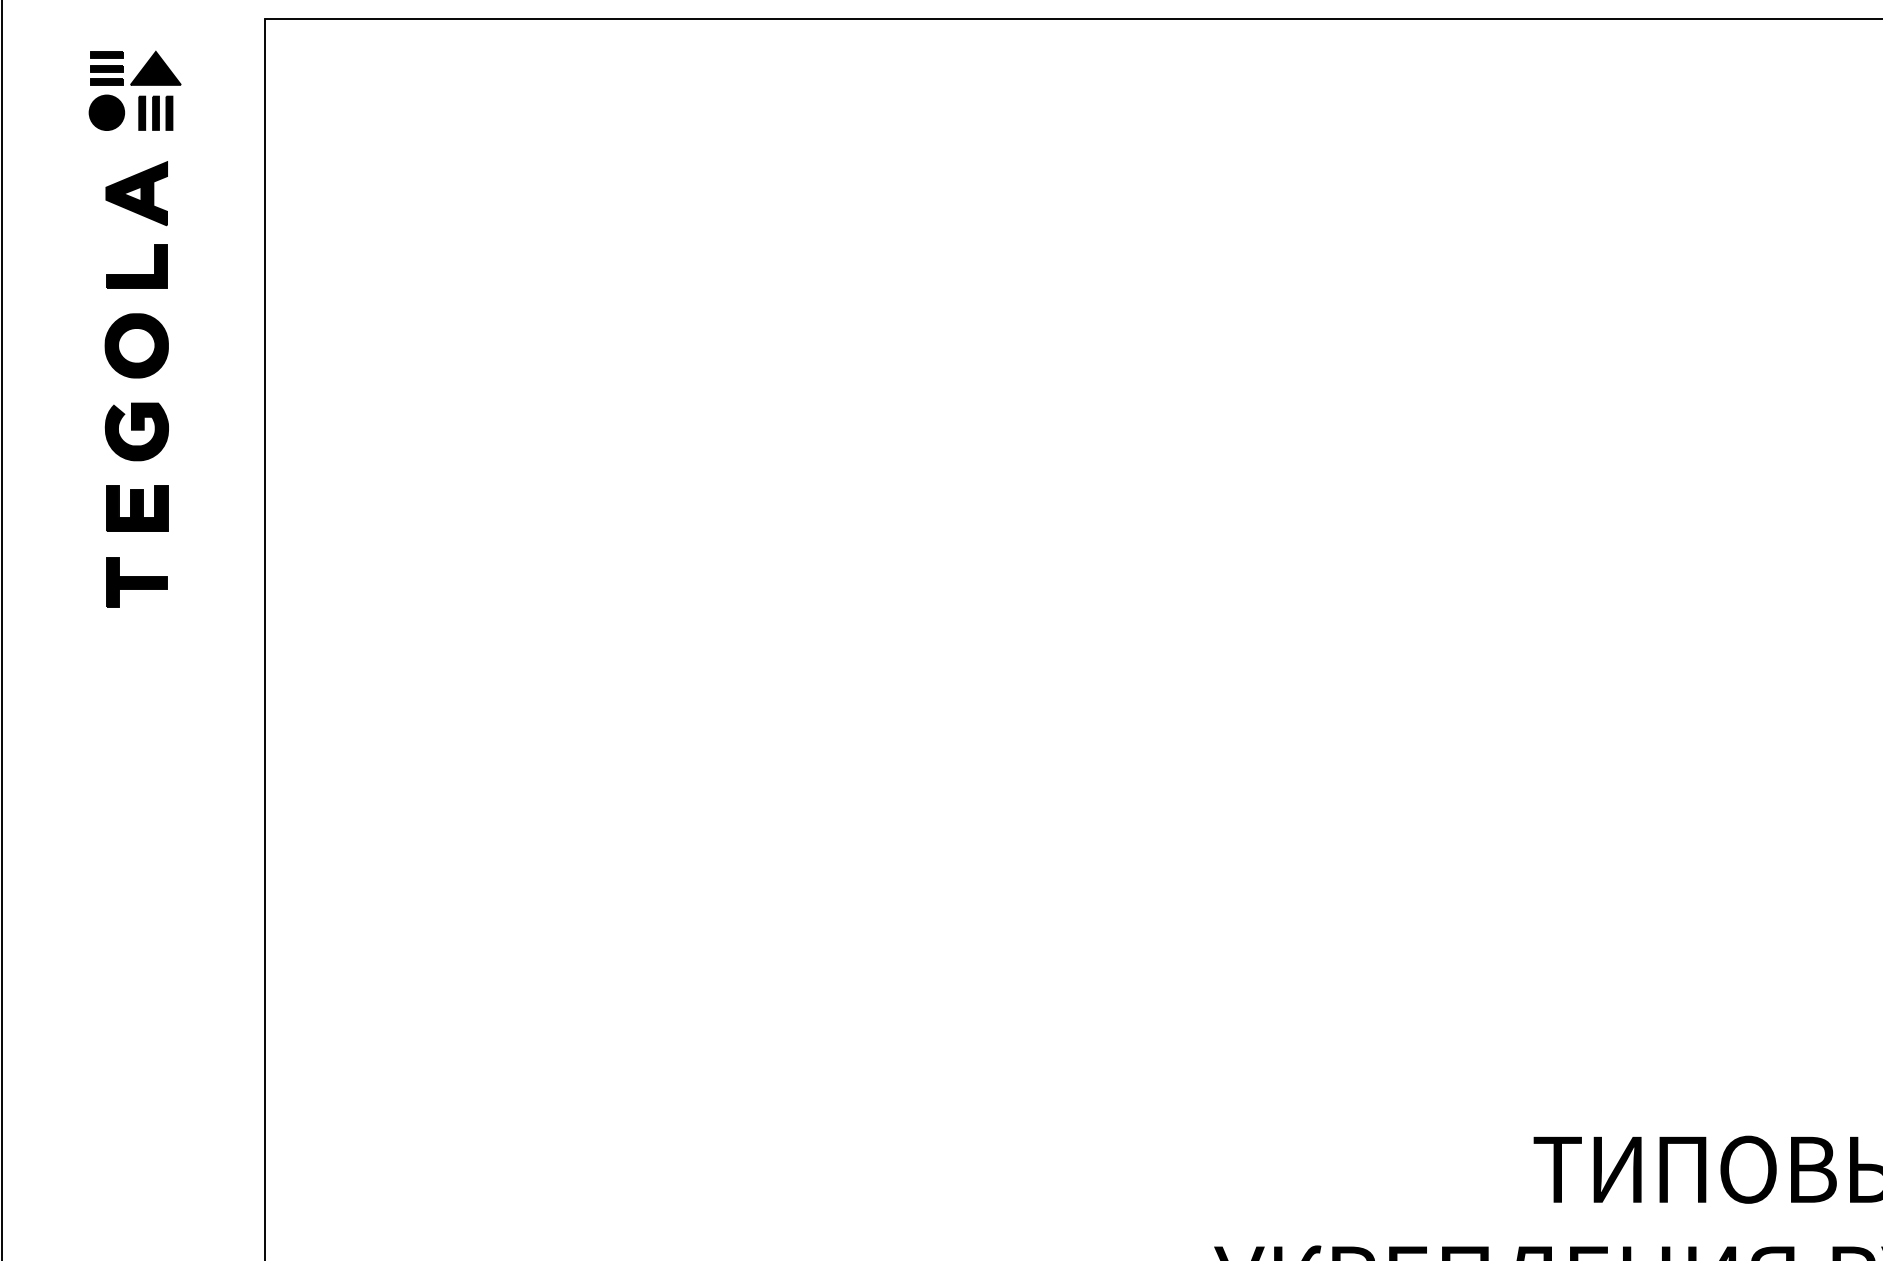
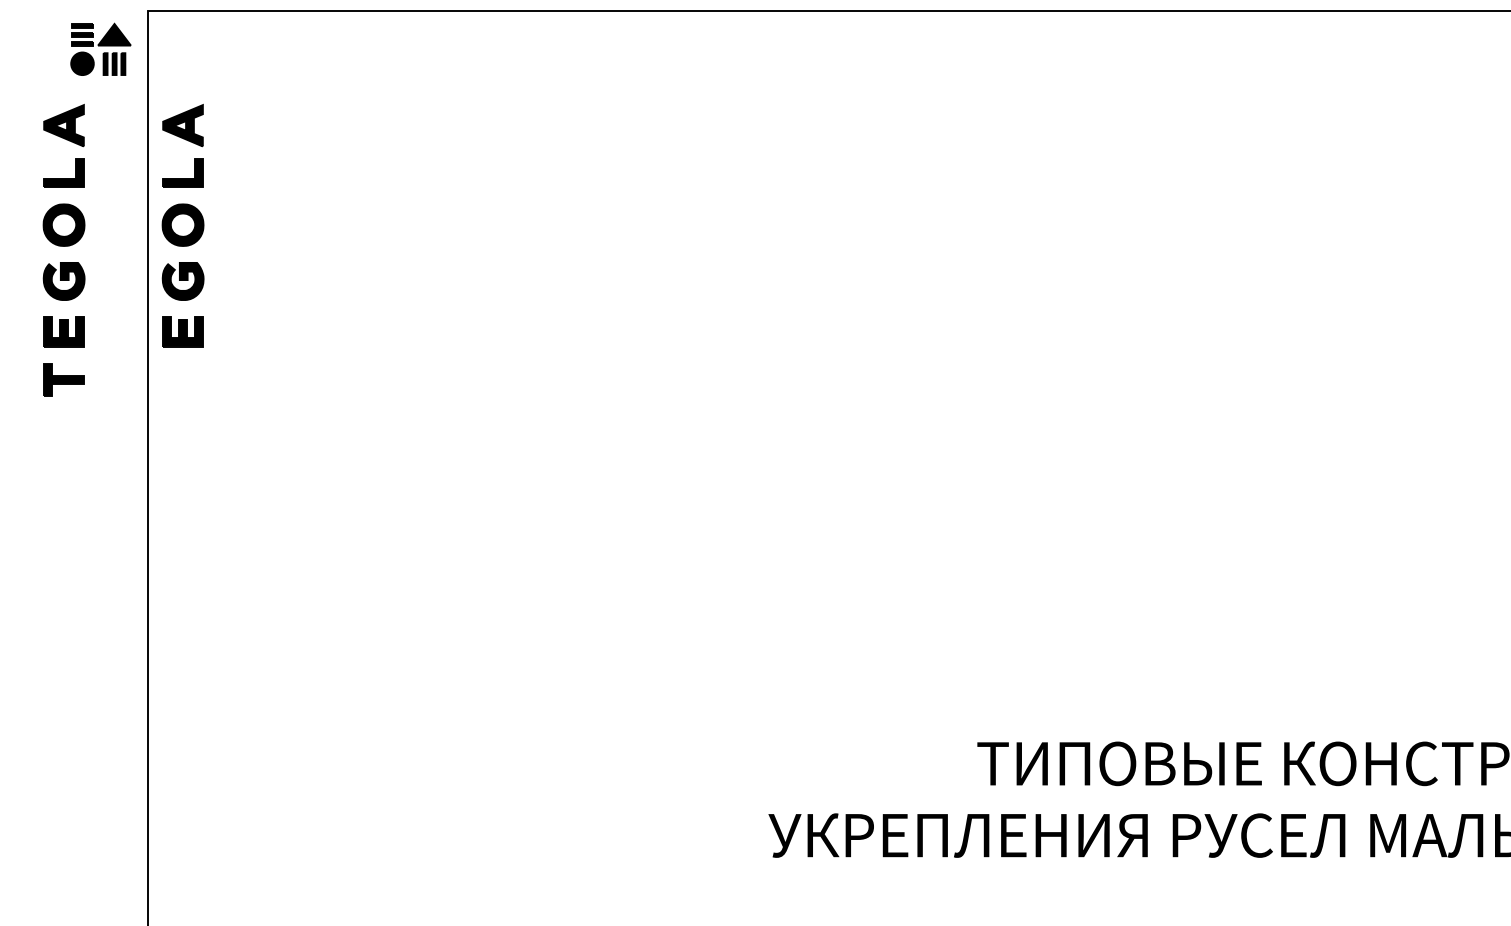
part: (134, 89) -> (100, 48), moved
part: (317, 346) -> (182, 225), added

